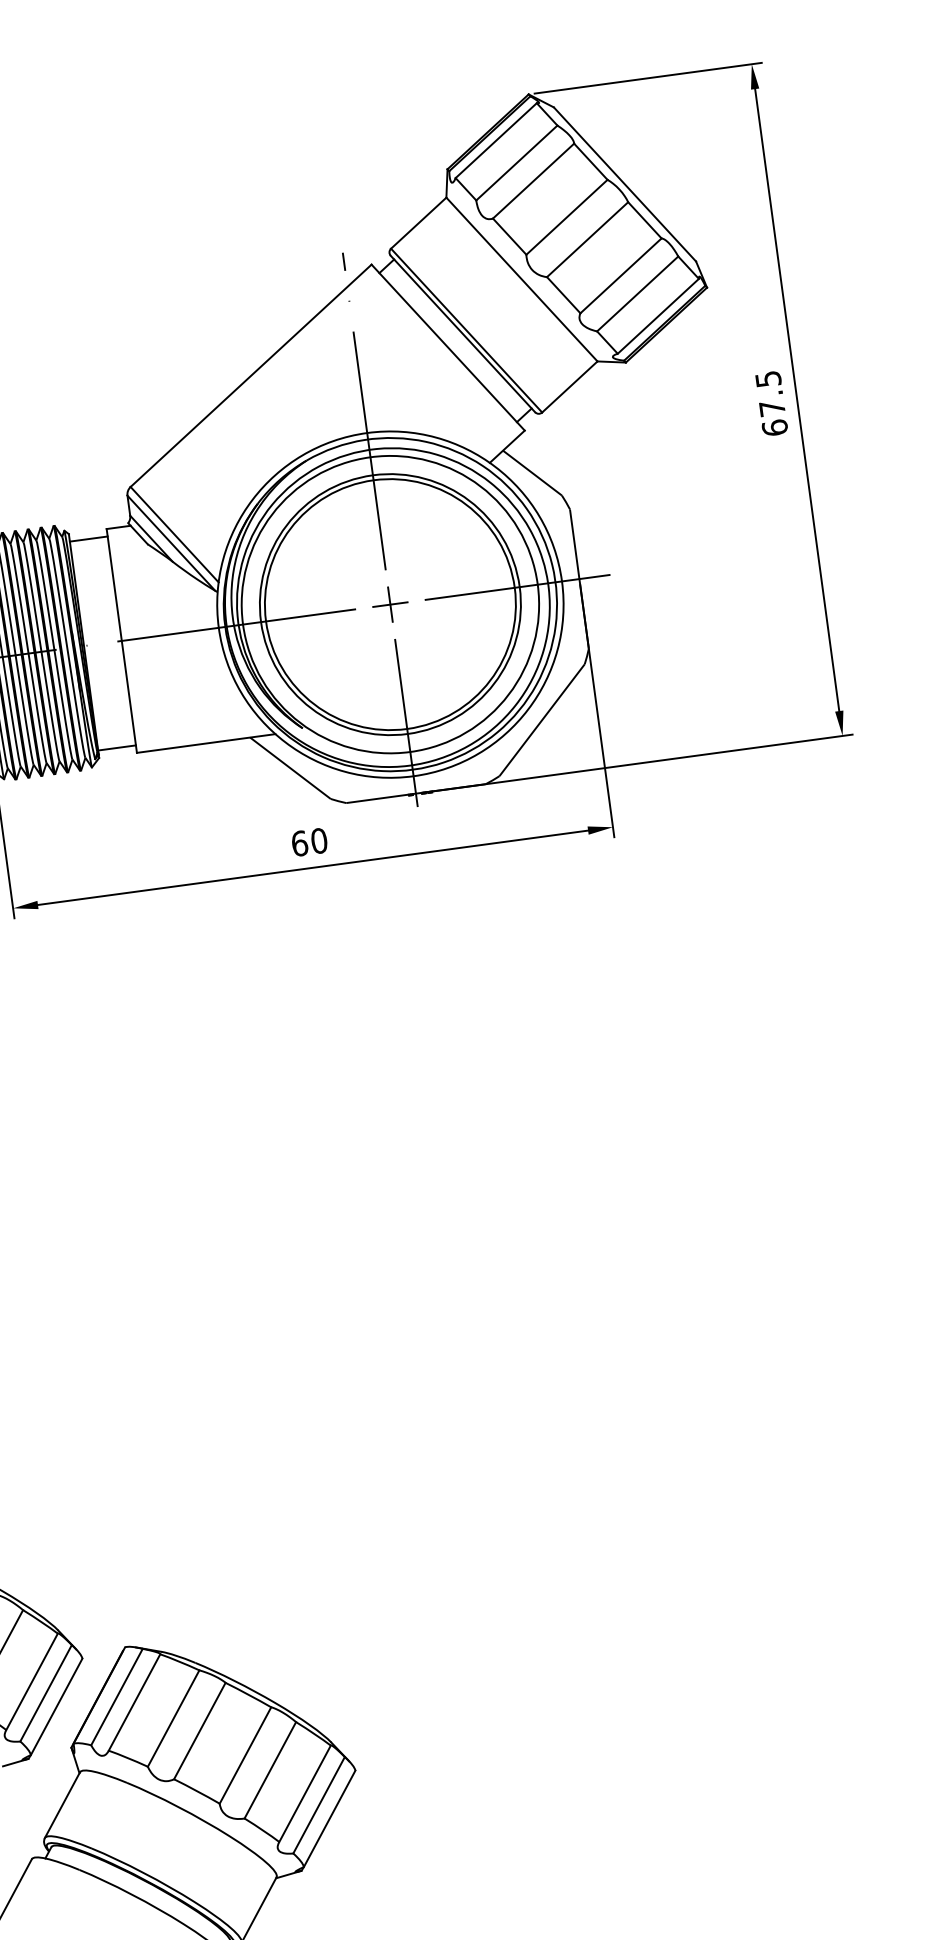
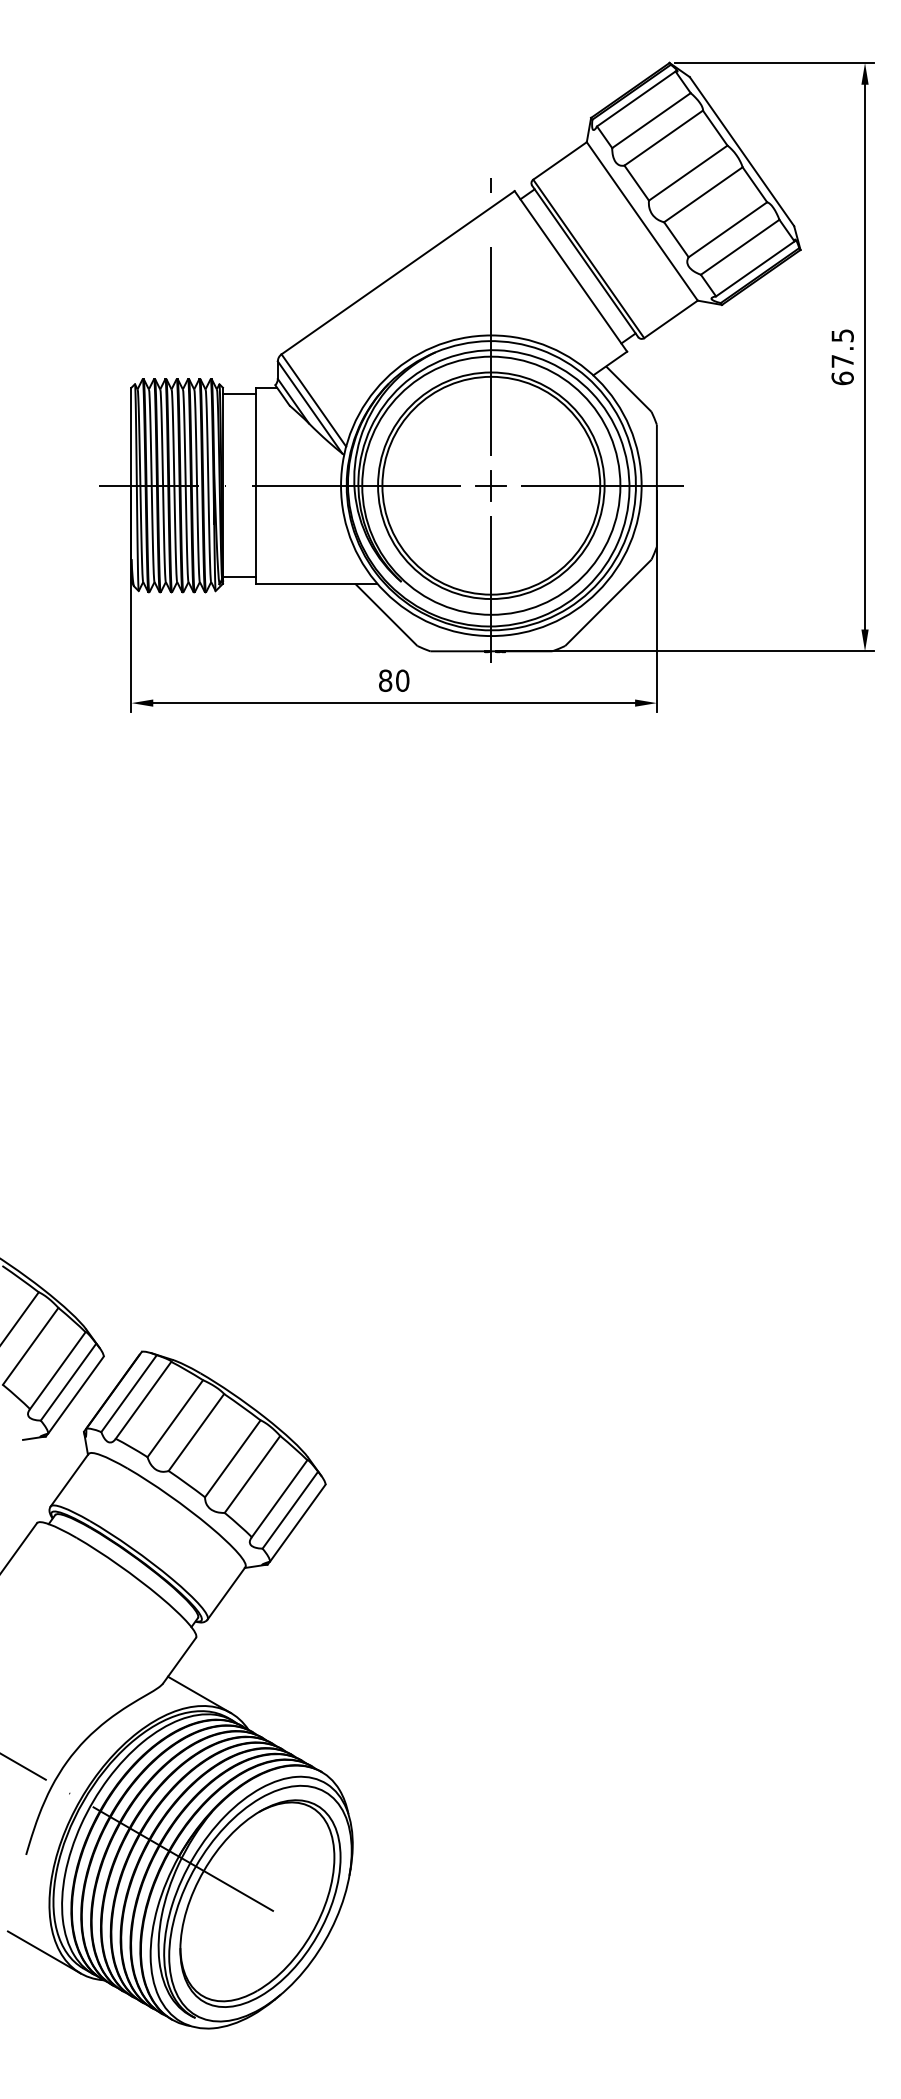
text: (299, 843) -> (385, 680), 60 -> 80

